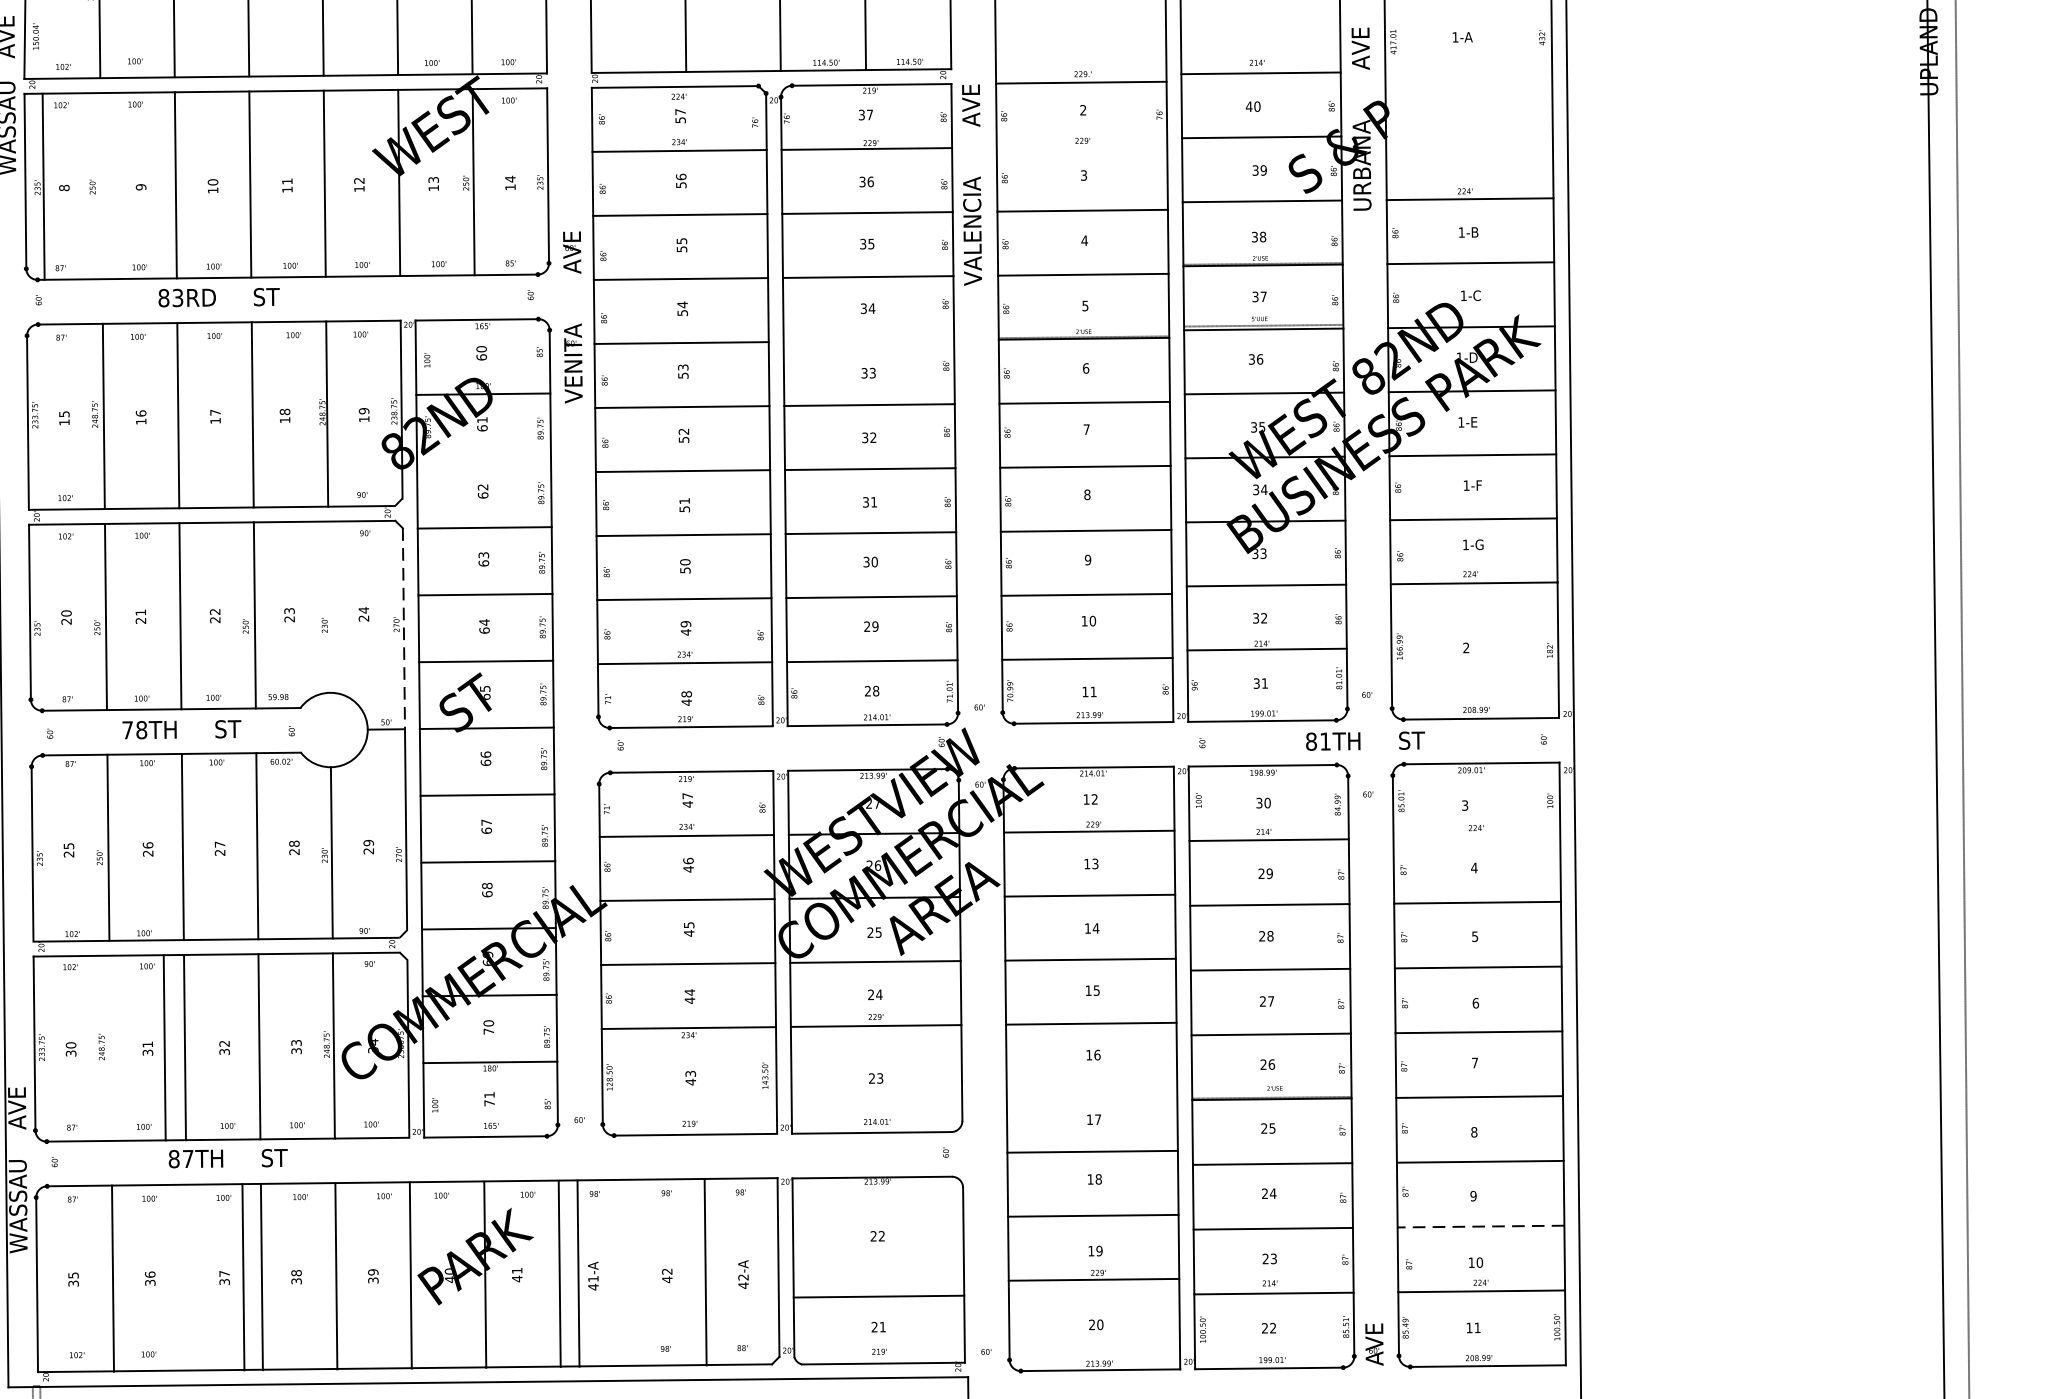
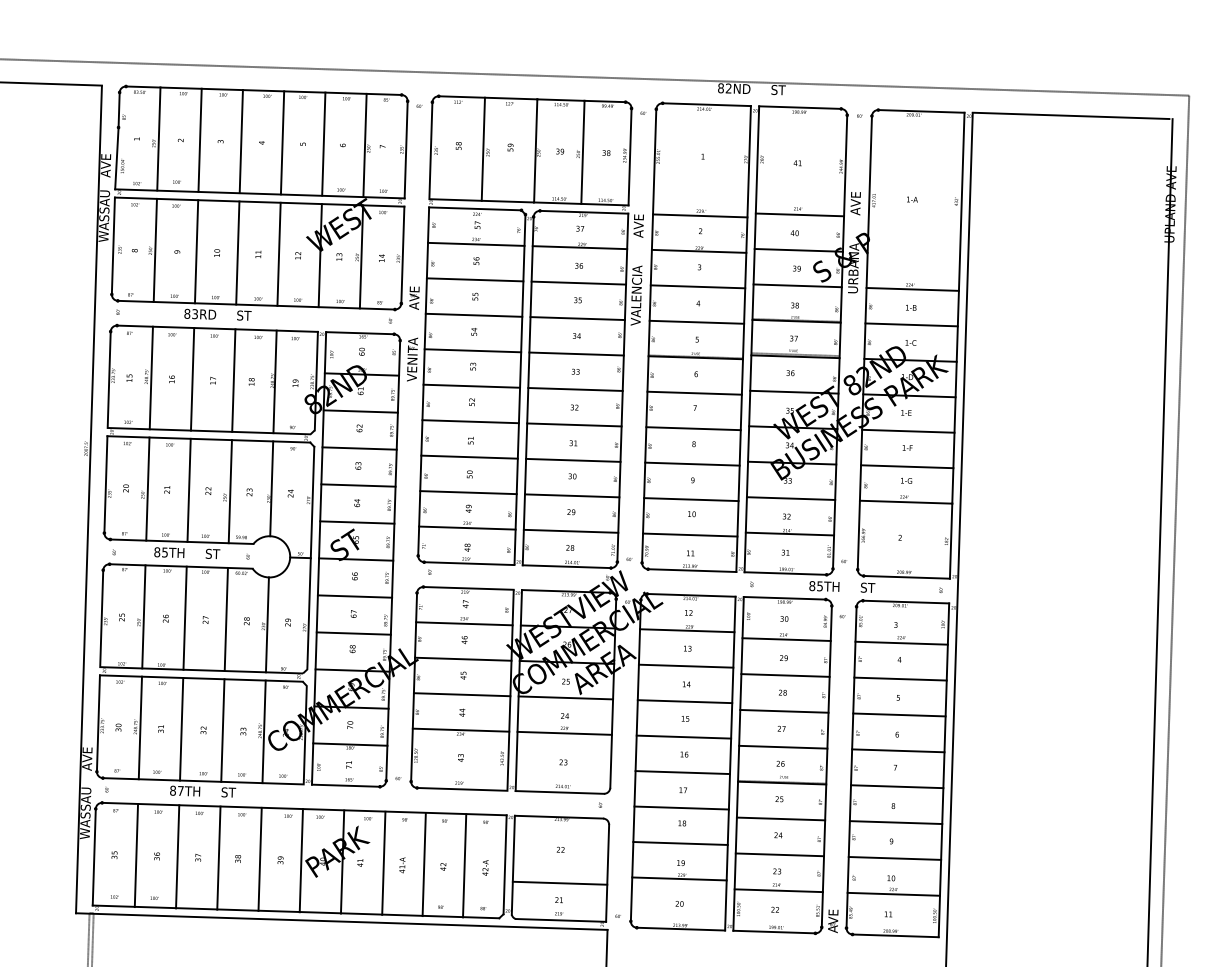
line: (1080, 145) -> (698, 250), added
line: (42, 185) -> (154, 249), moved
line: (868, 340) -> (576, 353), added
line: (483, 461) -> (360, 411), added
line: (328, 606) -> (271, 488), added
line: (403, 628) -> (312, 502), dashed -> solid
text: (133, 730) -> (160, 552), 78TH -> 85TH
text: (1324, 741) -> (819, 586), 81TH -> 85TH
line: (1476, 836) -> (901, 642), added
line: (164, 1047) -> (140, 727), moved
line: (1091, 1087) -> (682, 772), added
line: (1480, 1226) -> (894, 858), dashed -> solid
line: (577, 1273) -> (423, 864), moved
line: (243, 1276) -> (177, 856), moved

